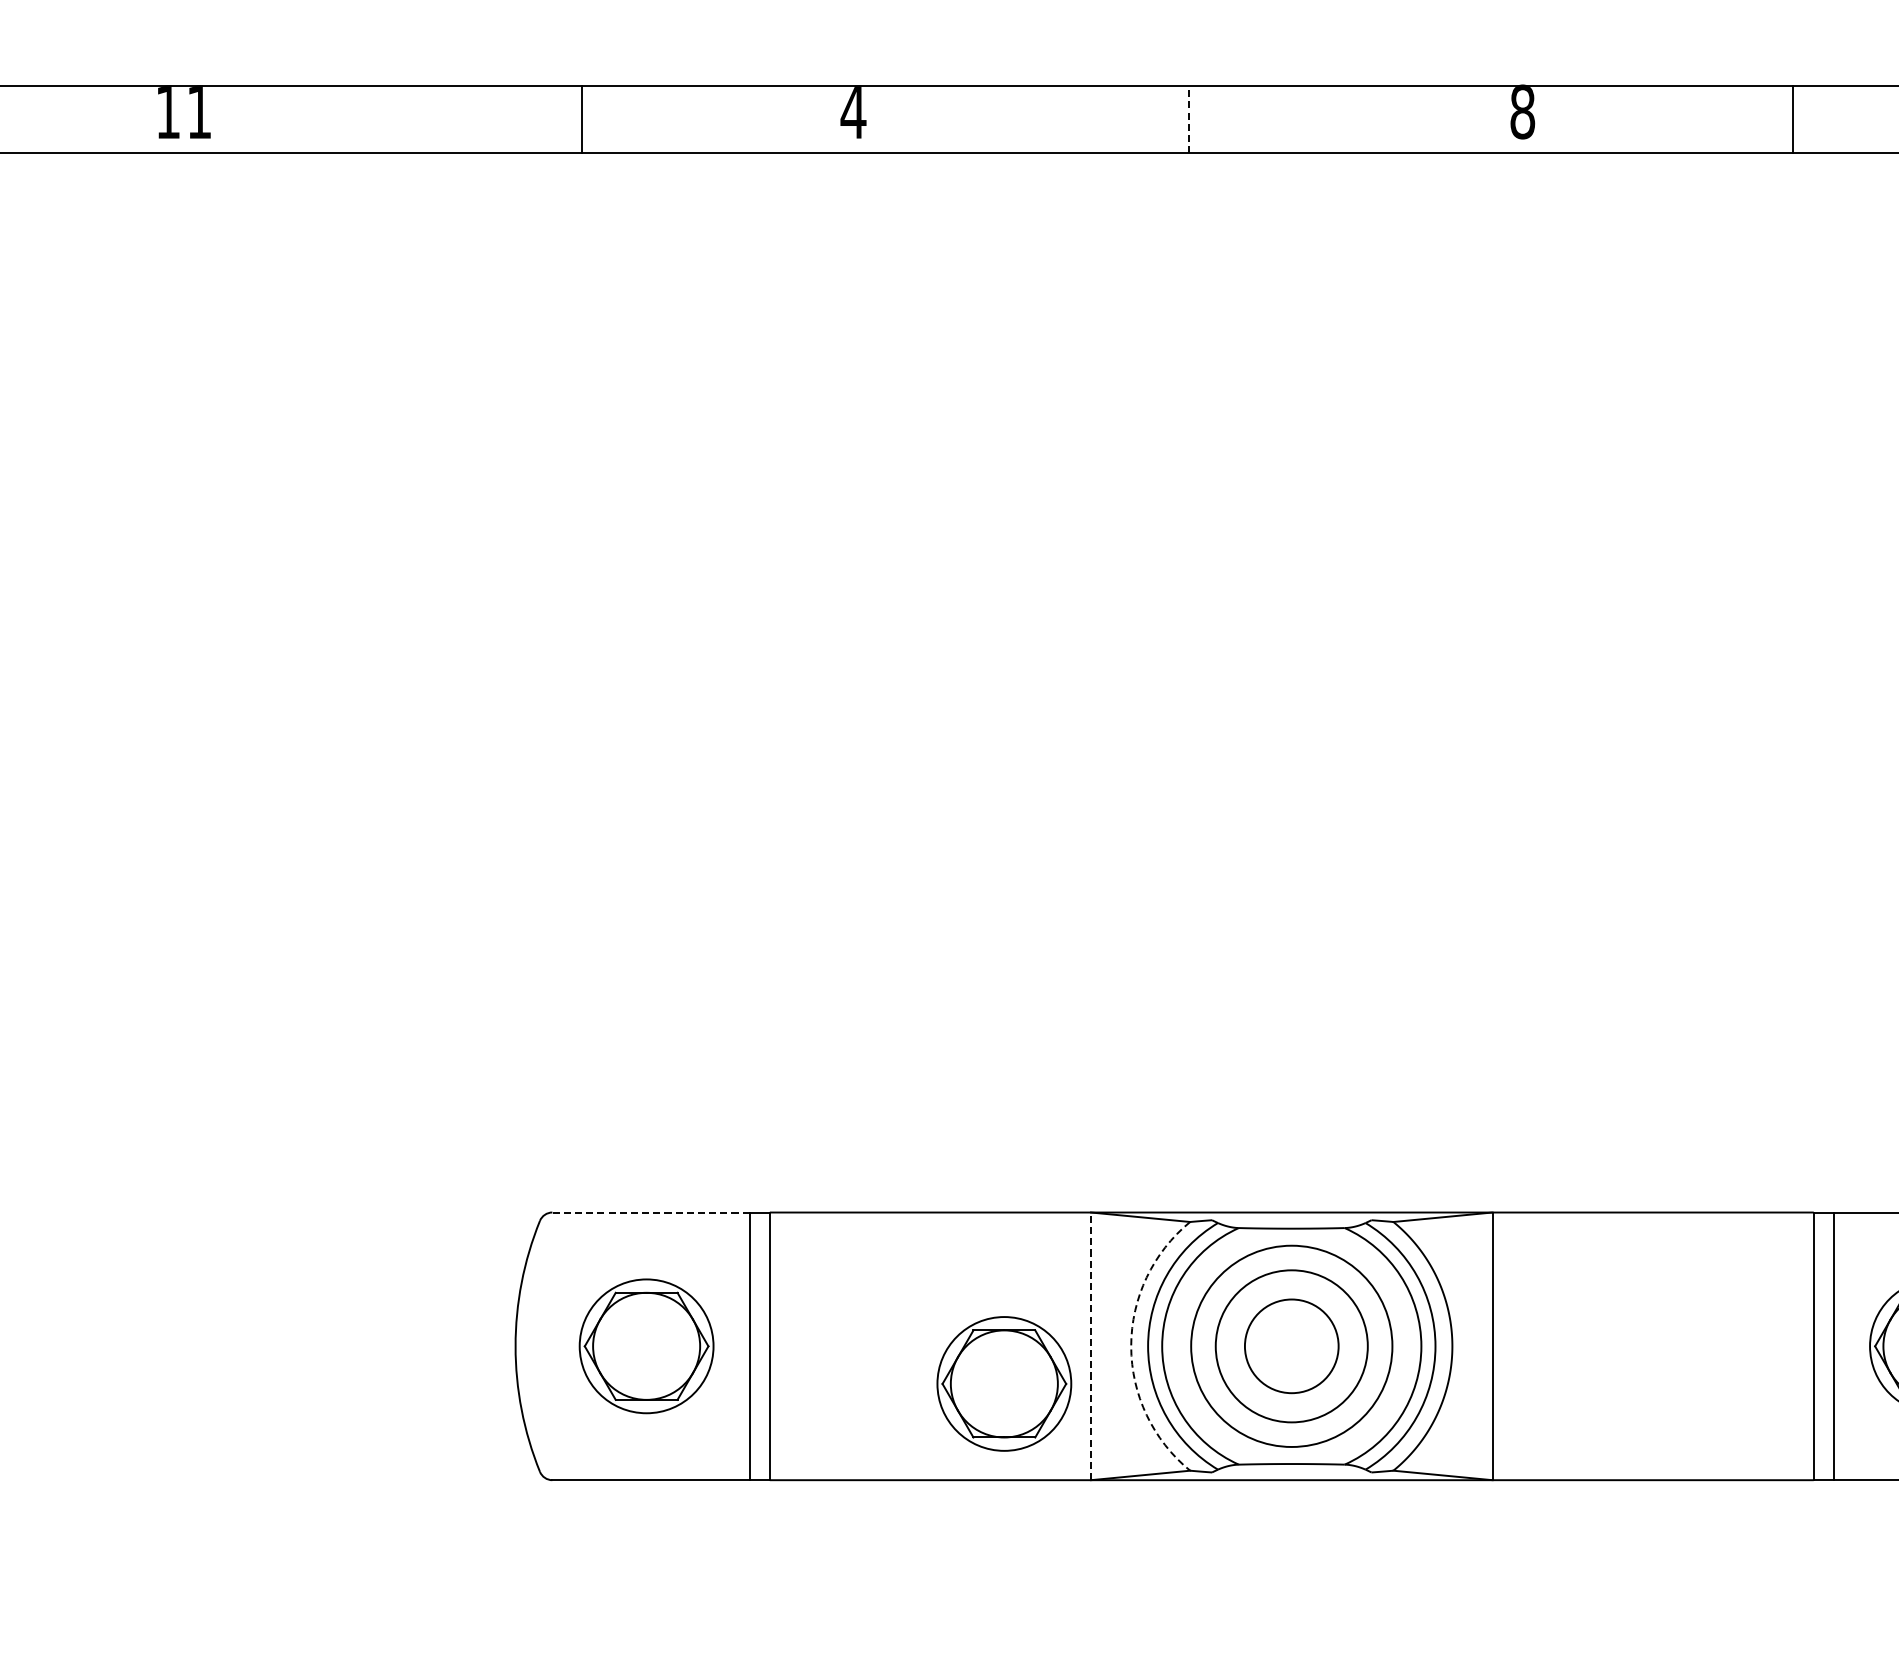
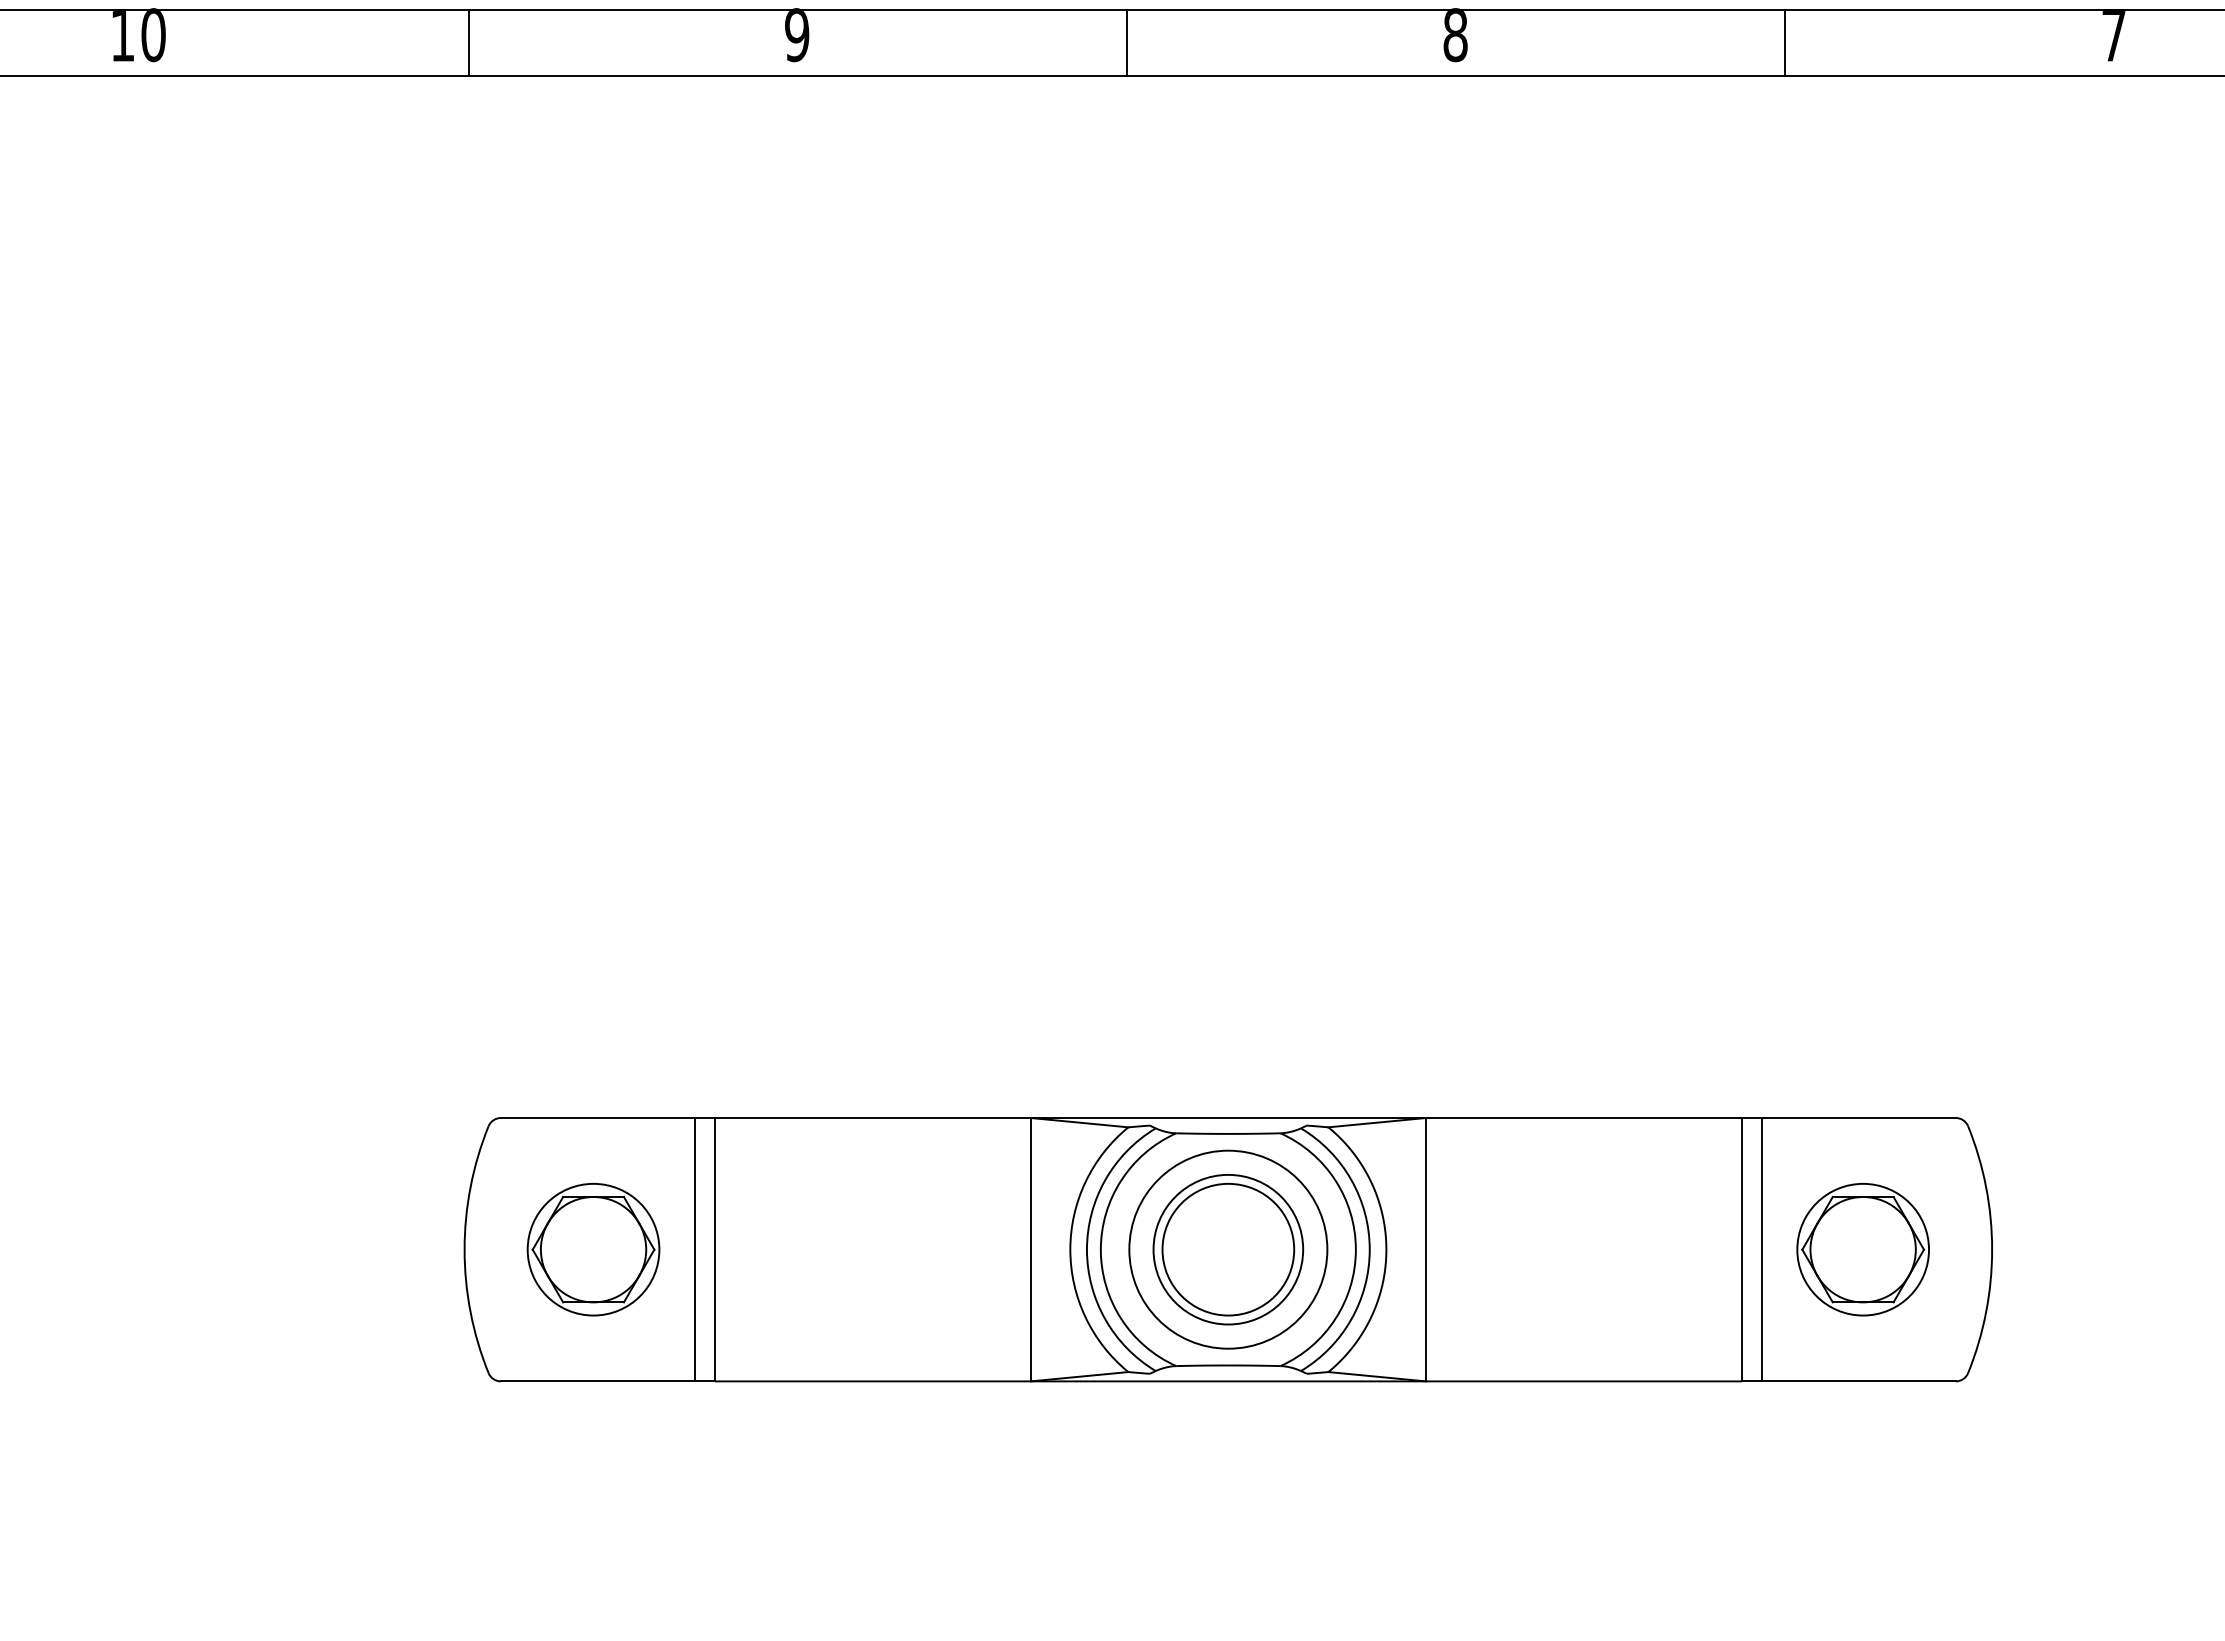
text: (199, 112) -> (153, 35), 11 -> 10
text: (852, 112) -> (796, 35), 4 -> 9
line: (581, 119) -> (468, 42), moved
line: (1189, 119) -> (1127, 42), dashed -> solid
line: (1792, 119) -> (1785, 42), moved
line: (650, 1213) -> (597, 1118), dashed -> solid
line: (1090, 1346) -> (1030, 1249), dashed -> solid
arc: (1131, 1346) -> (1070, 1249), dashed -> solid
circle: (1291, 1346) -> (1228, 1249), size x1.43
part: (1004, 1383) -> (945, 1286), removed

